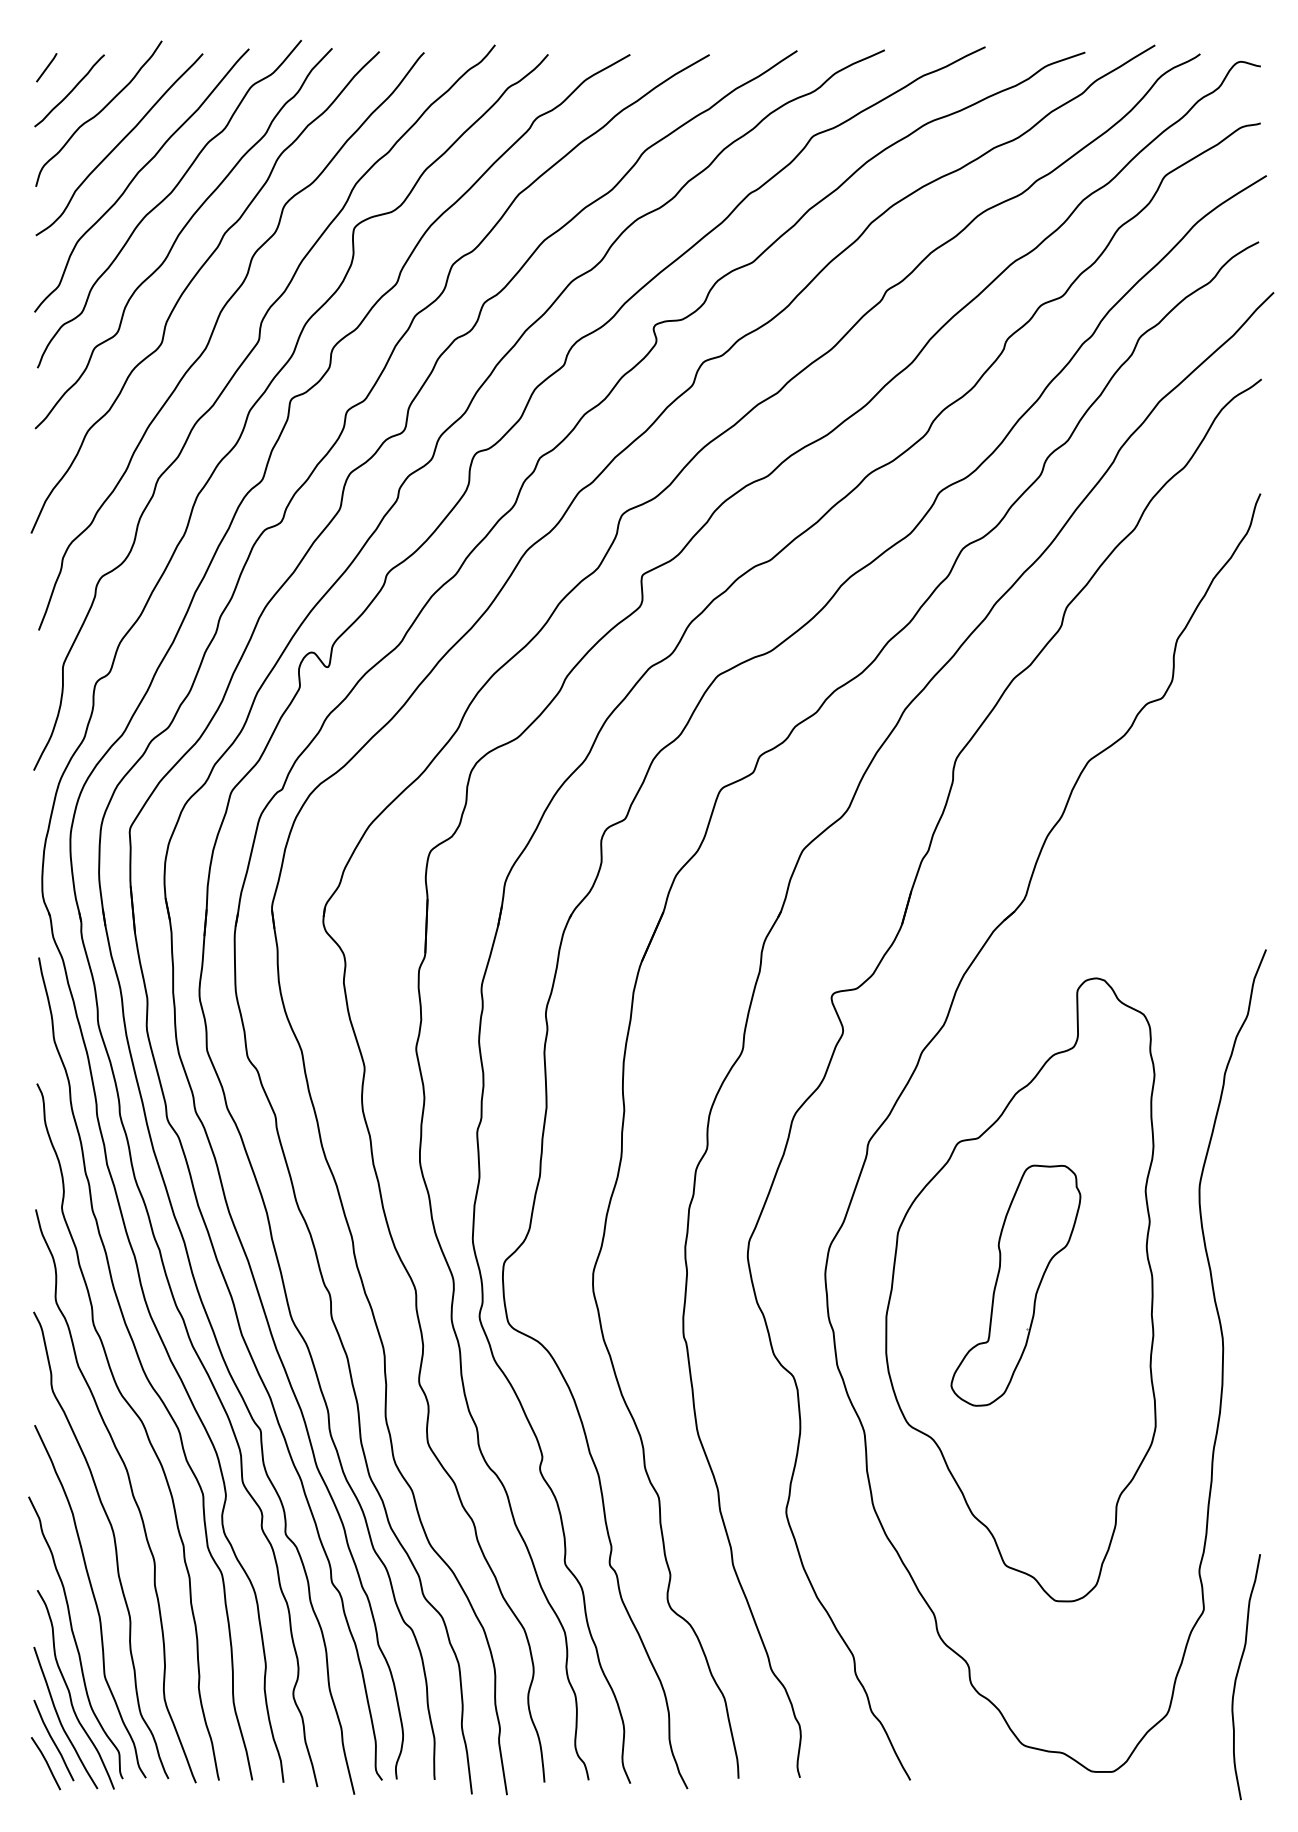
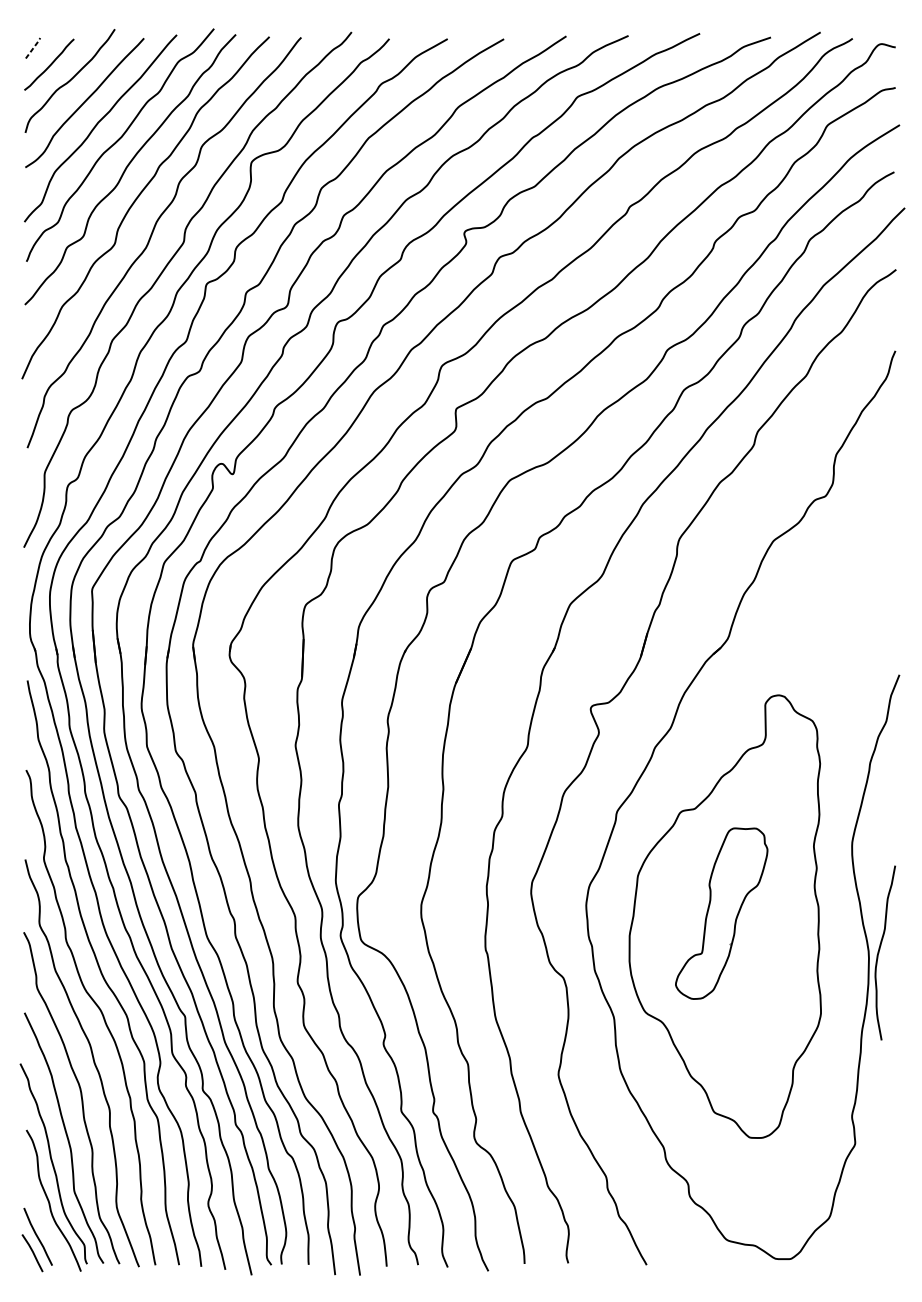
line: (47, 67) -> (33, 48), solid -> dashed
curve: (1237, 1677) -> (879, 953), moved
curve: (60, 1719) -> (42, 1221), removed

